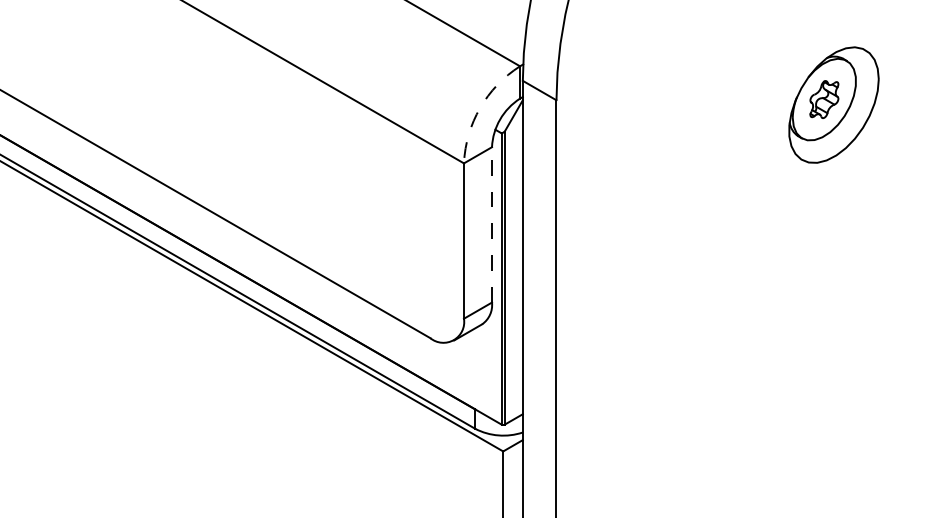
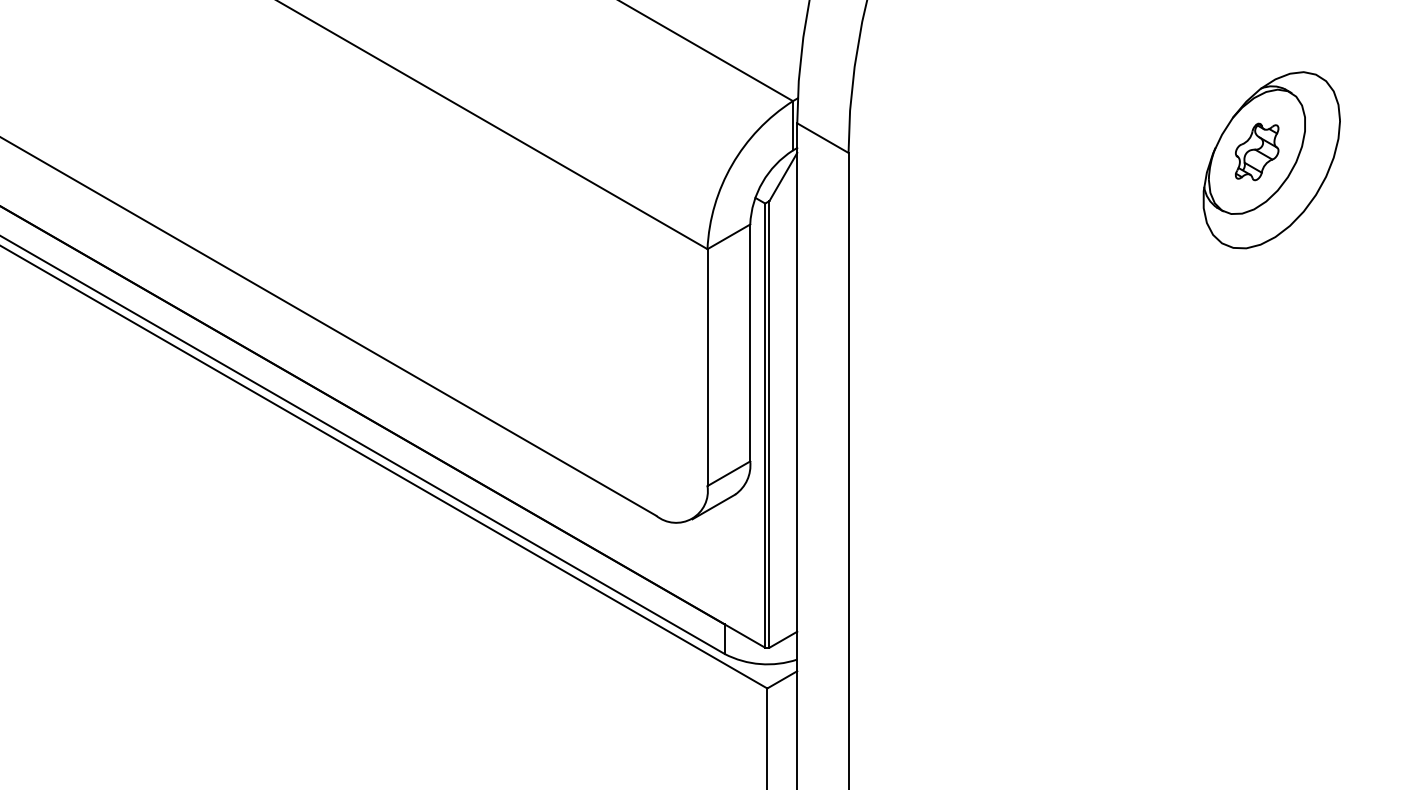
arc: (480, 108) -> (732, 165), dashed -> solid
line: (492, 224) -> (750, 342), dashed -> solid

